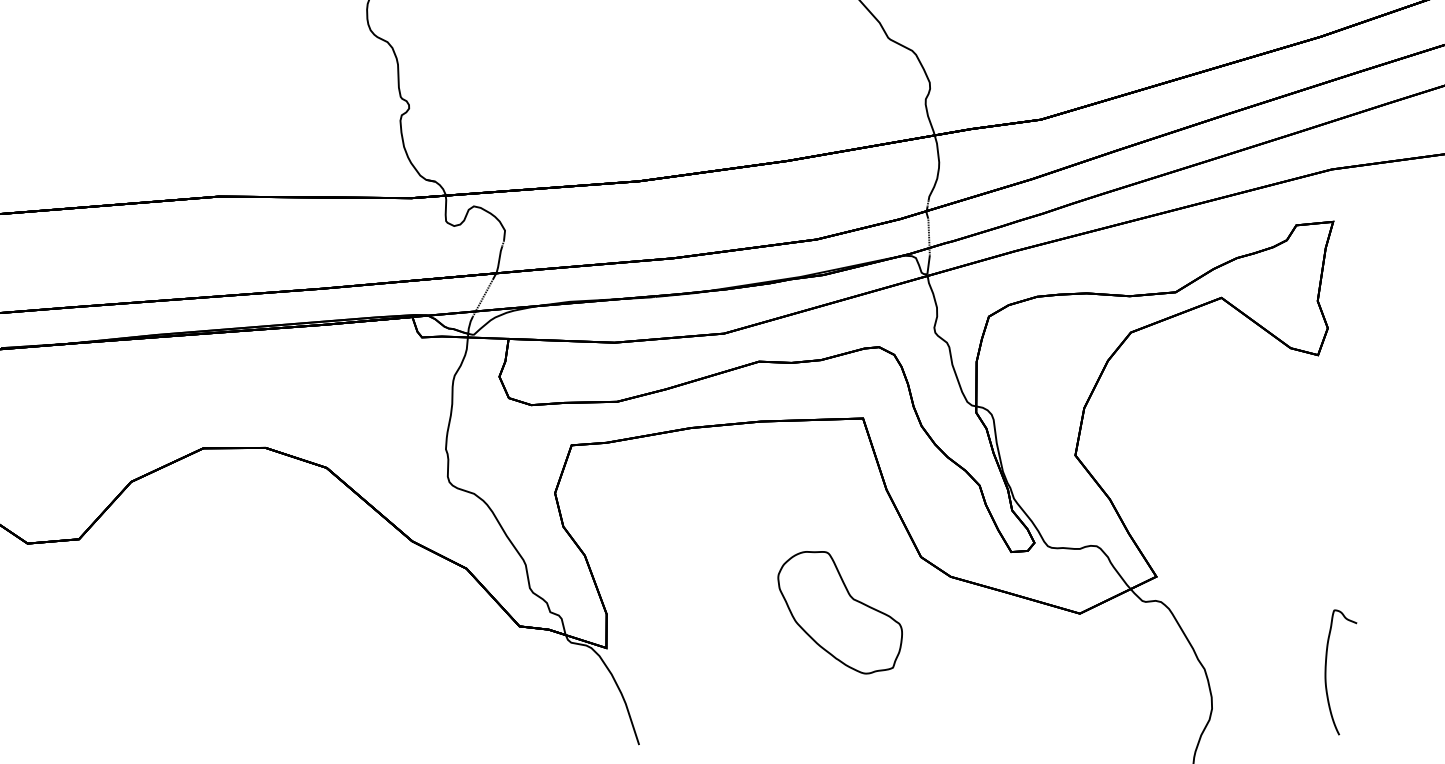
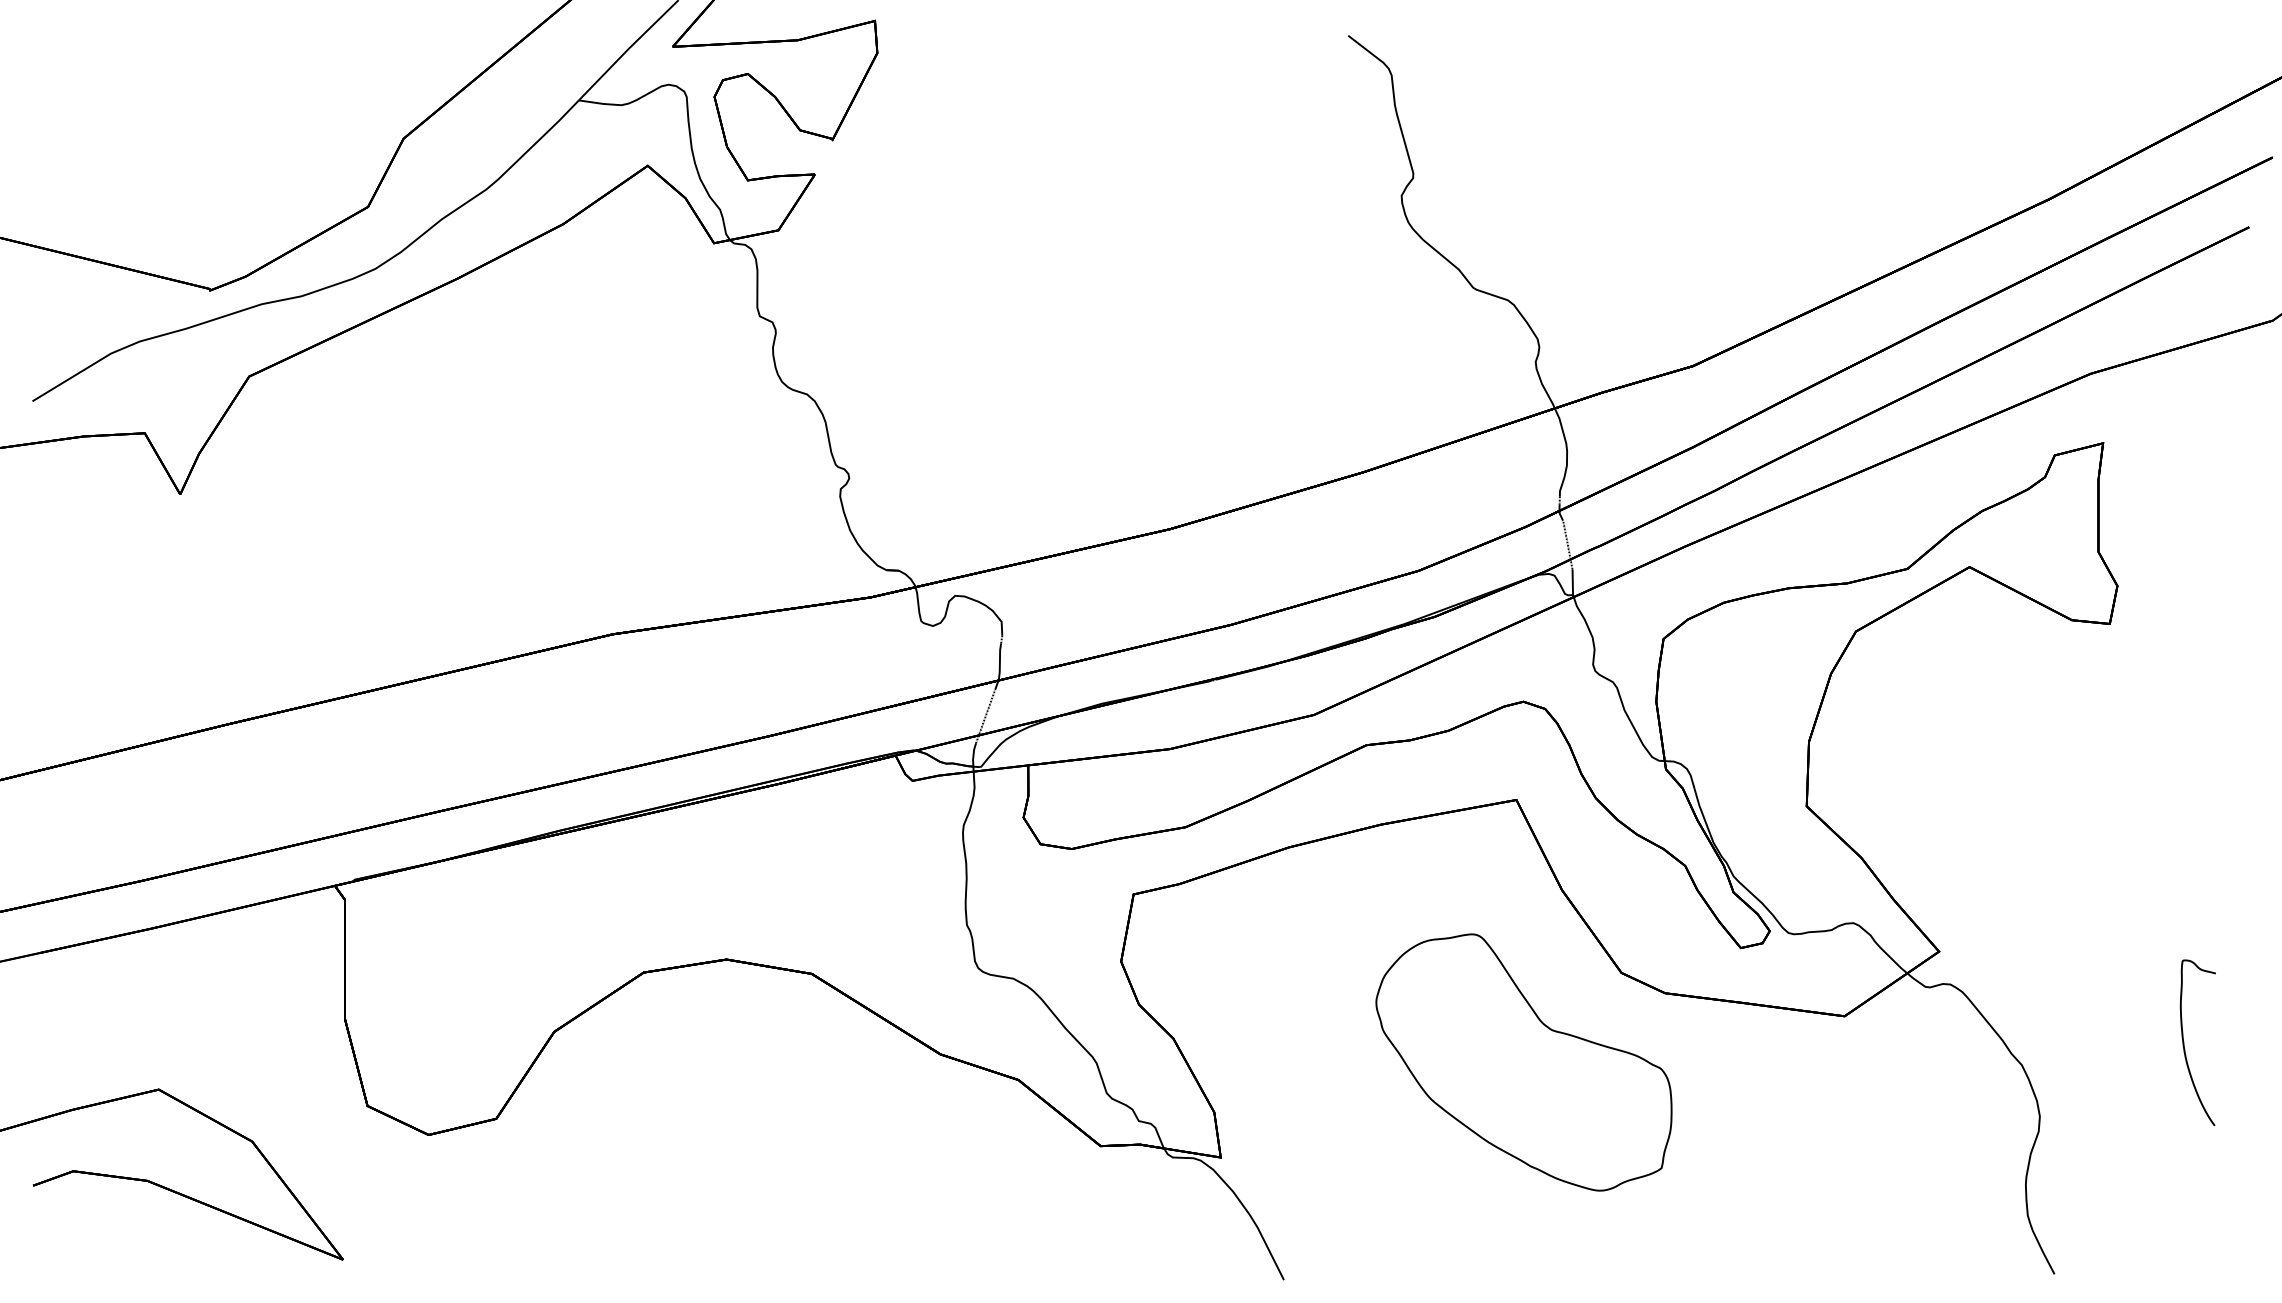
part: (839, 611) -> (1523, 1062), size x1.67

